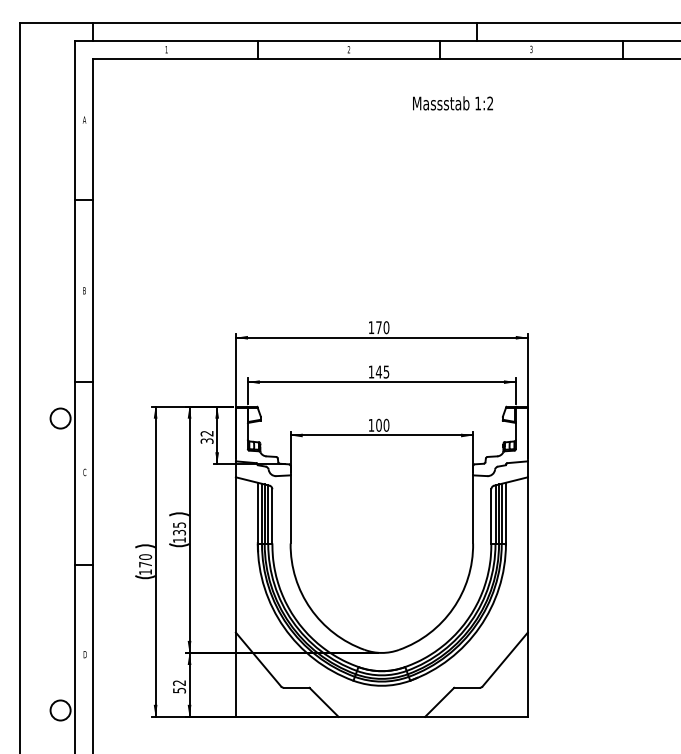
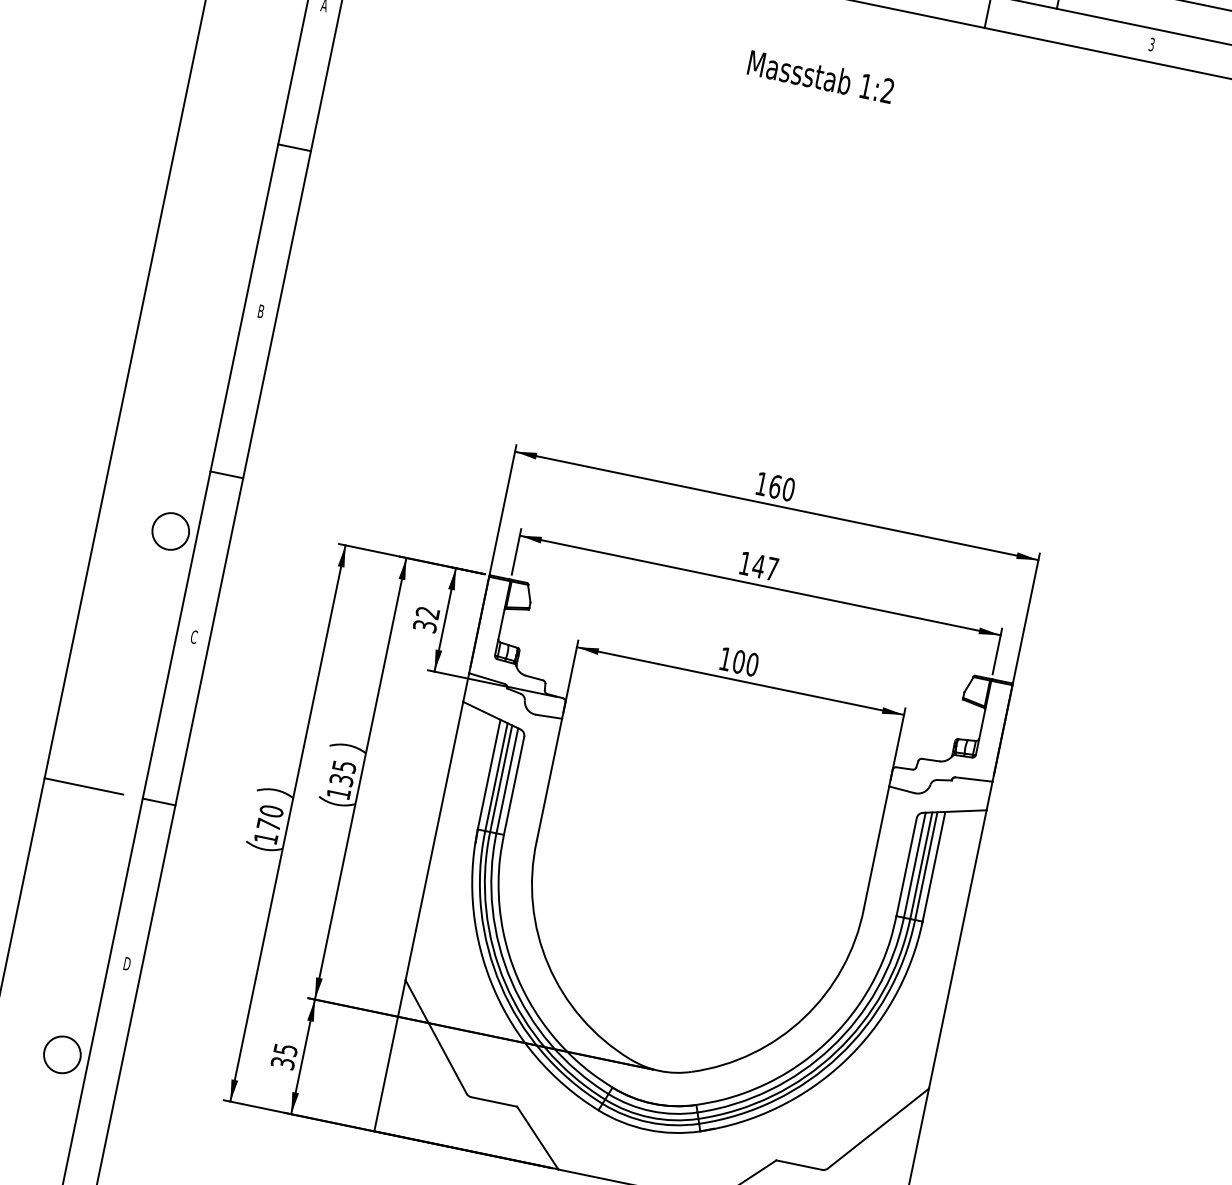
text: (452, 103) -> (820, 76), moved
text: (378, 327) -> (774, 486), 170 -> 160
text: (386, 371) -> (772, 568), 145 -> 147
line: (42, 564) -> (84, 786), added
text: (179, 686) -> (284, 1055), 52 -> 35

